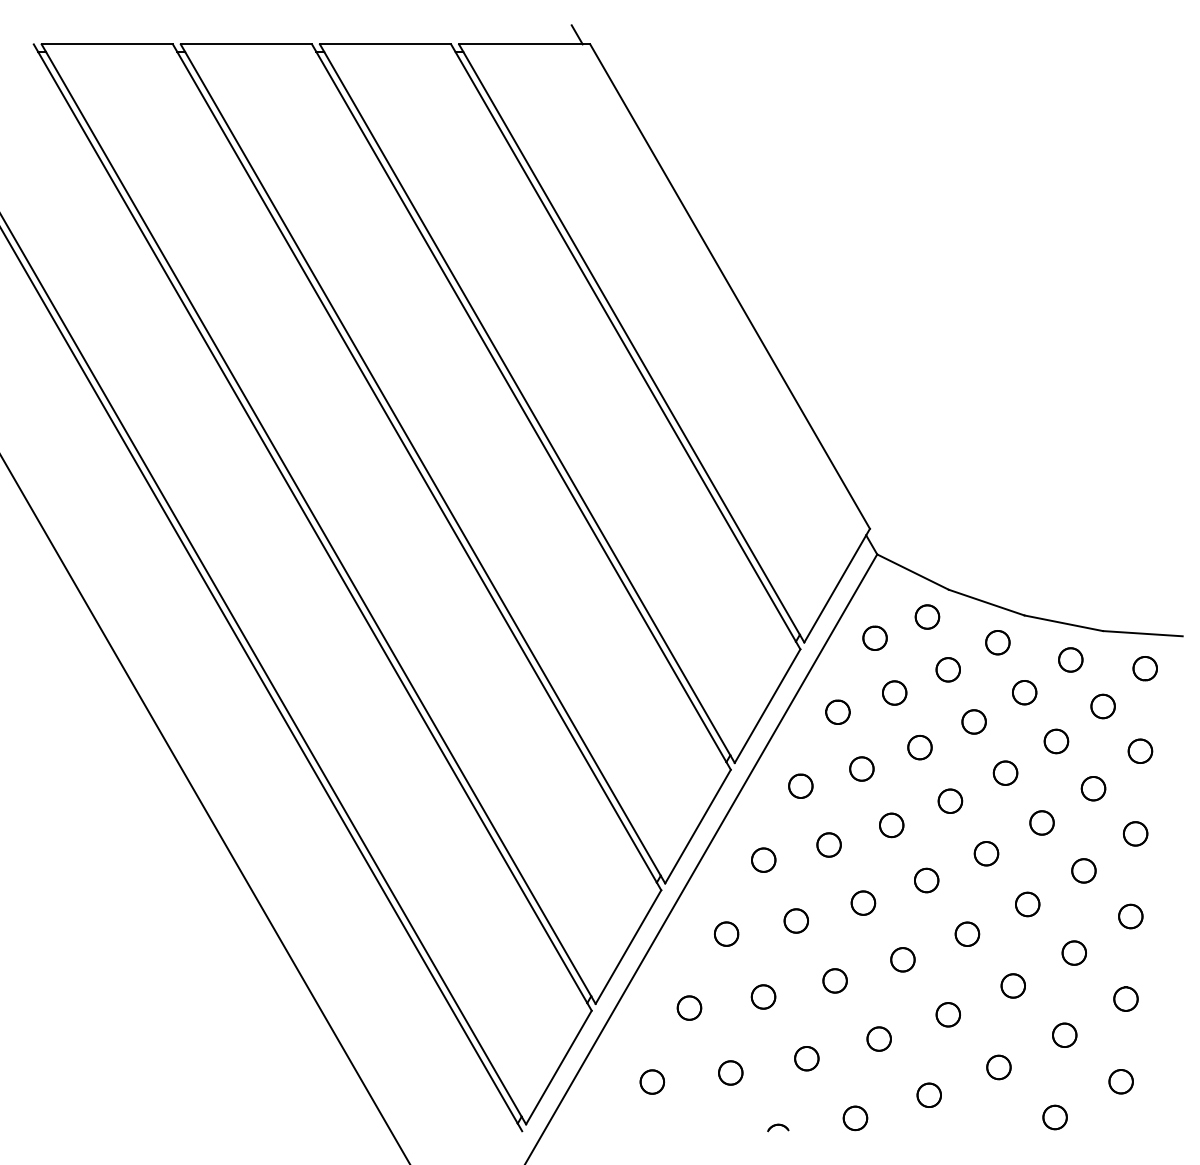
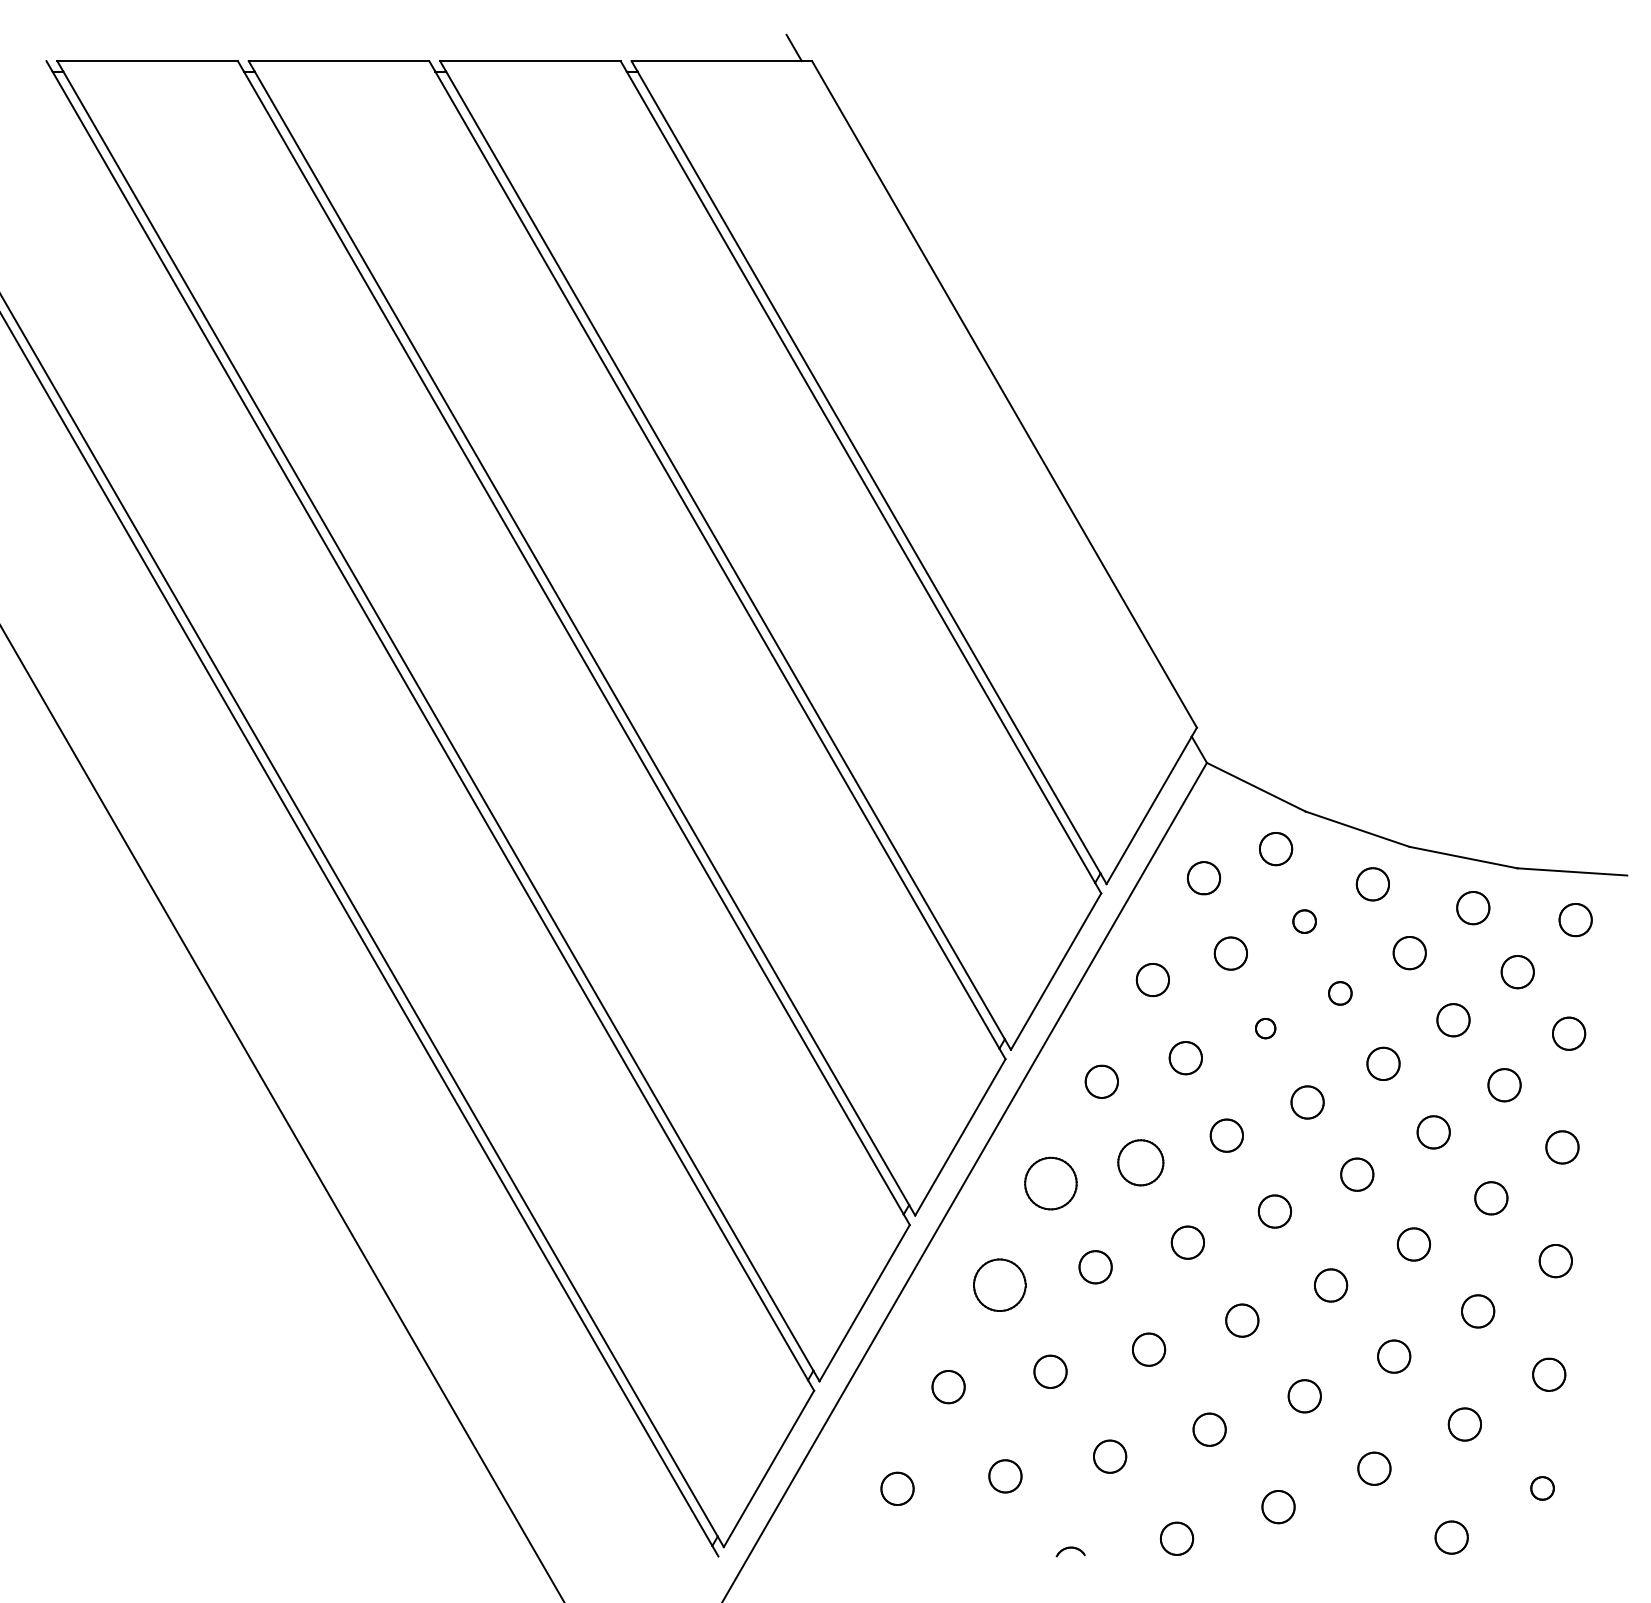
part: (948, 669) -> (1304, 921), size x0.7
part: (974, 722) -> (1340, 993), size x0.7
part: (919, 747) -> (1265, 1028), size x0.6
part: (828, 844) -> (1140, 1162), size x1.4
part: (763, 860) -> (1050, 1183), size x1.6
part: (726, 934) -> (999, 1285), size x1.6
part: (1121, 1081) -> (1542, 1488), size x0.7

